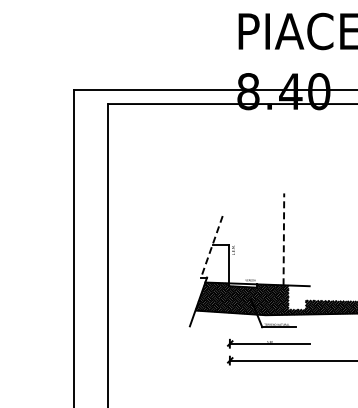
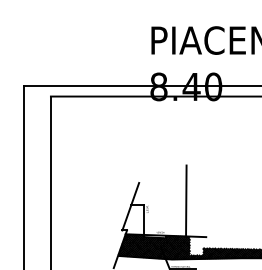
line: (283, 239) -> (186, 201), dashed -> solid
line: (211, 246) -> (130, 206), dashed -> solid

